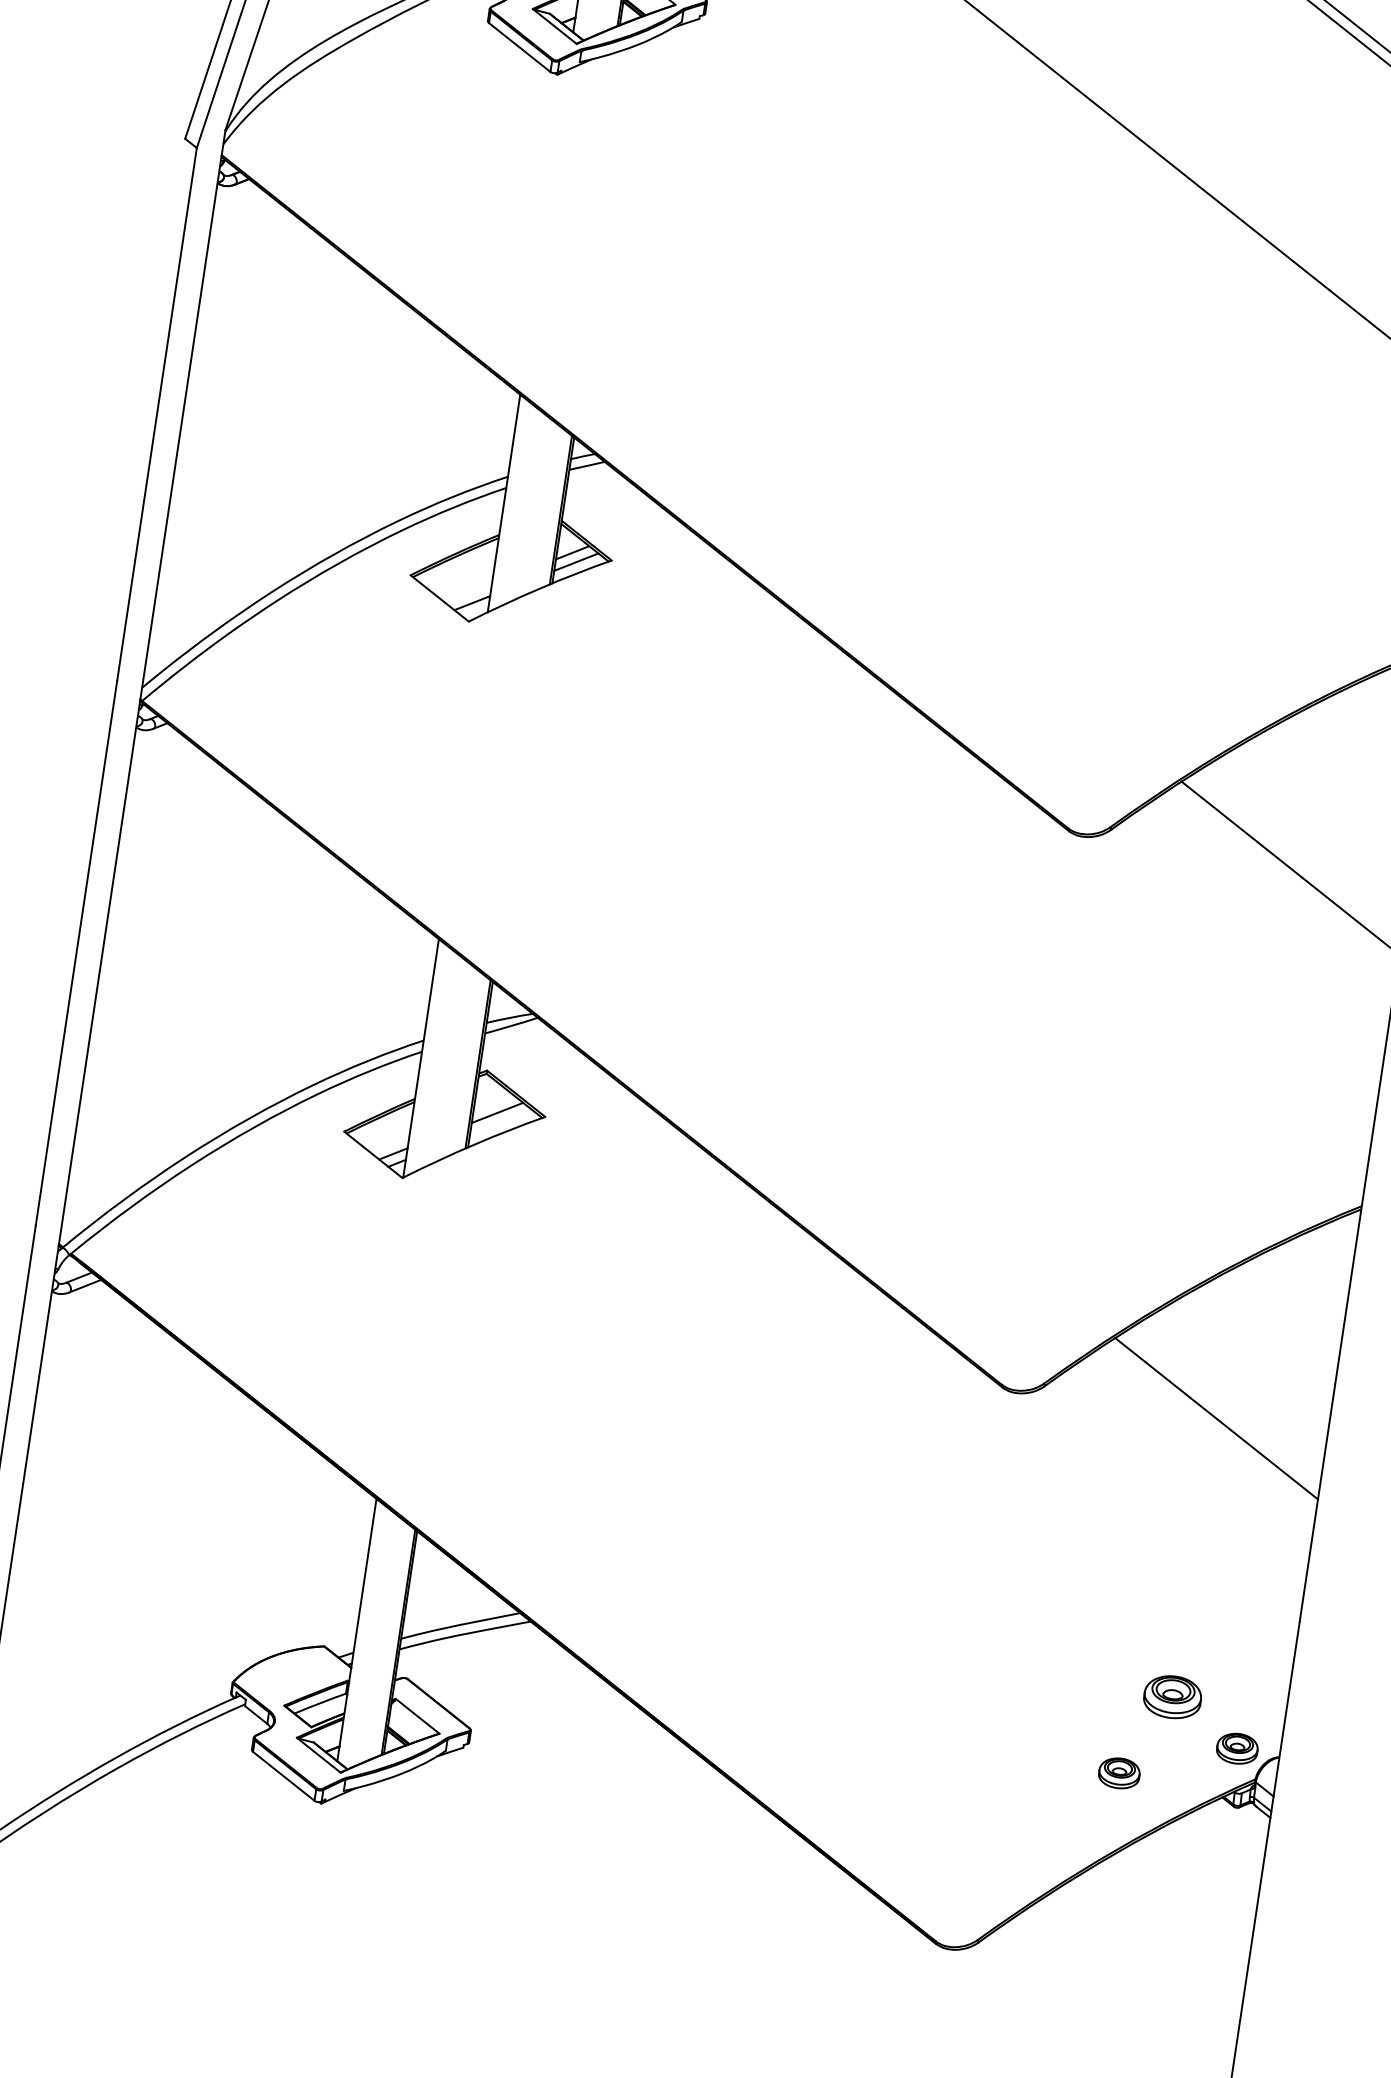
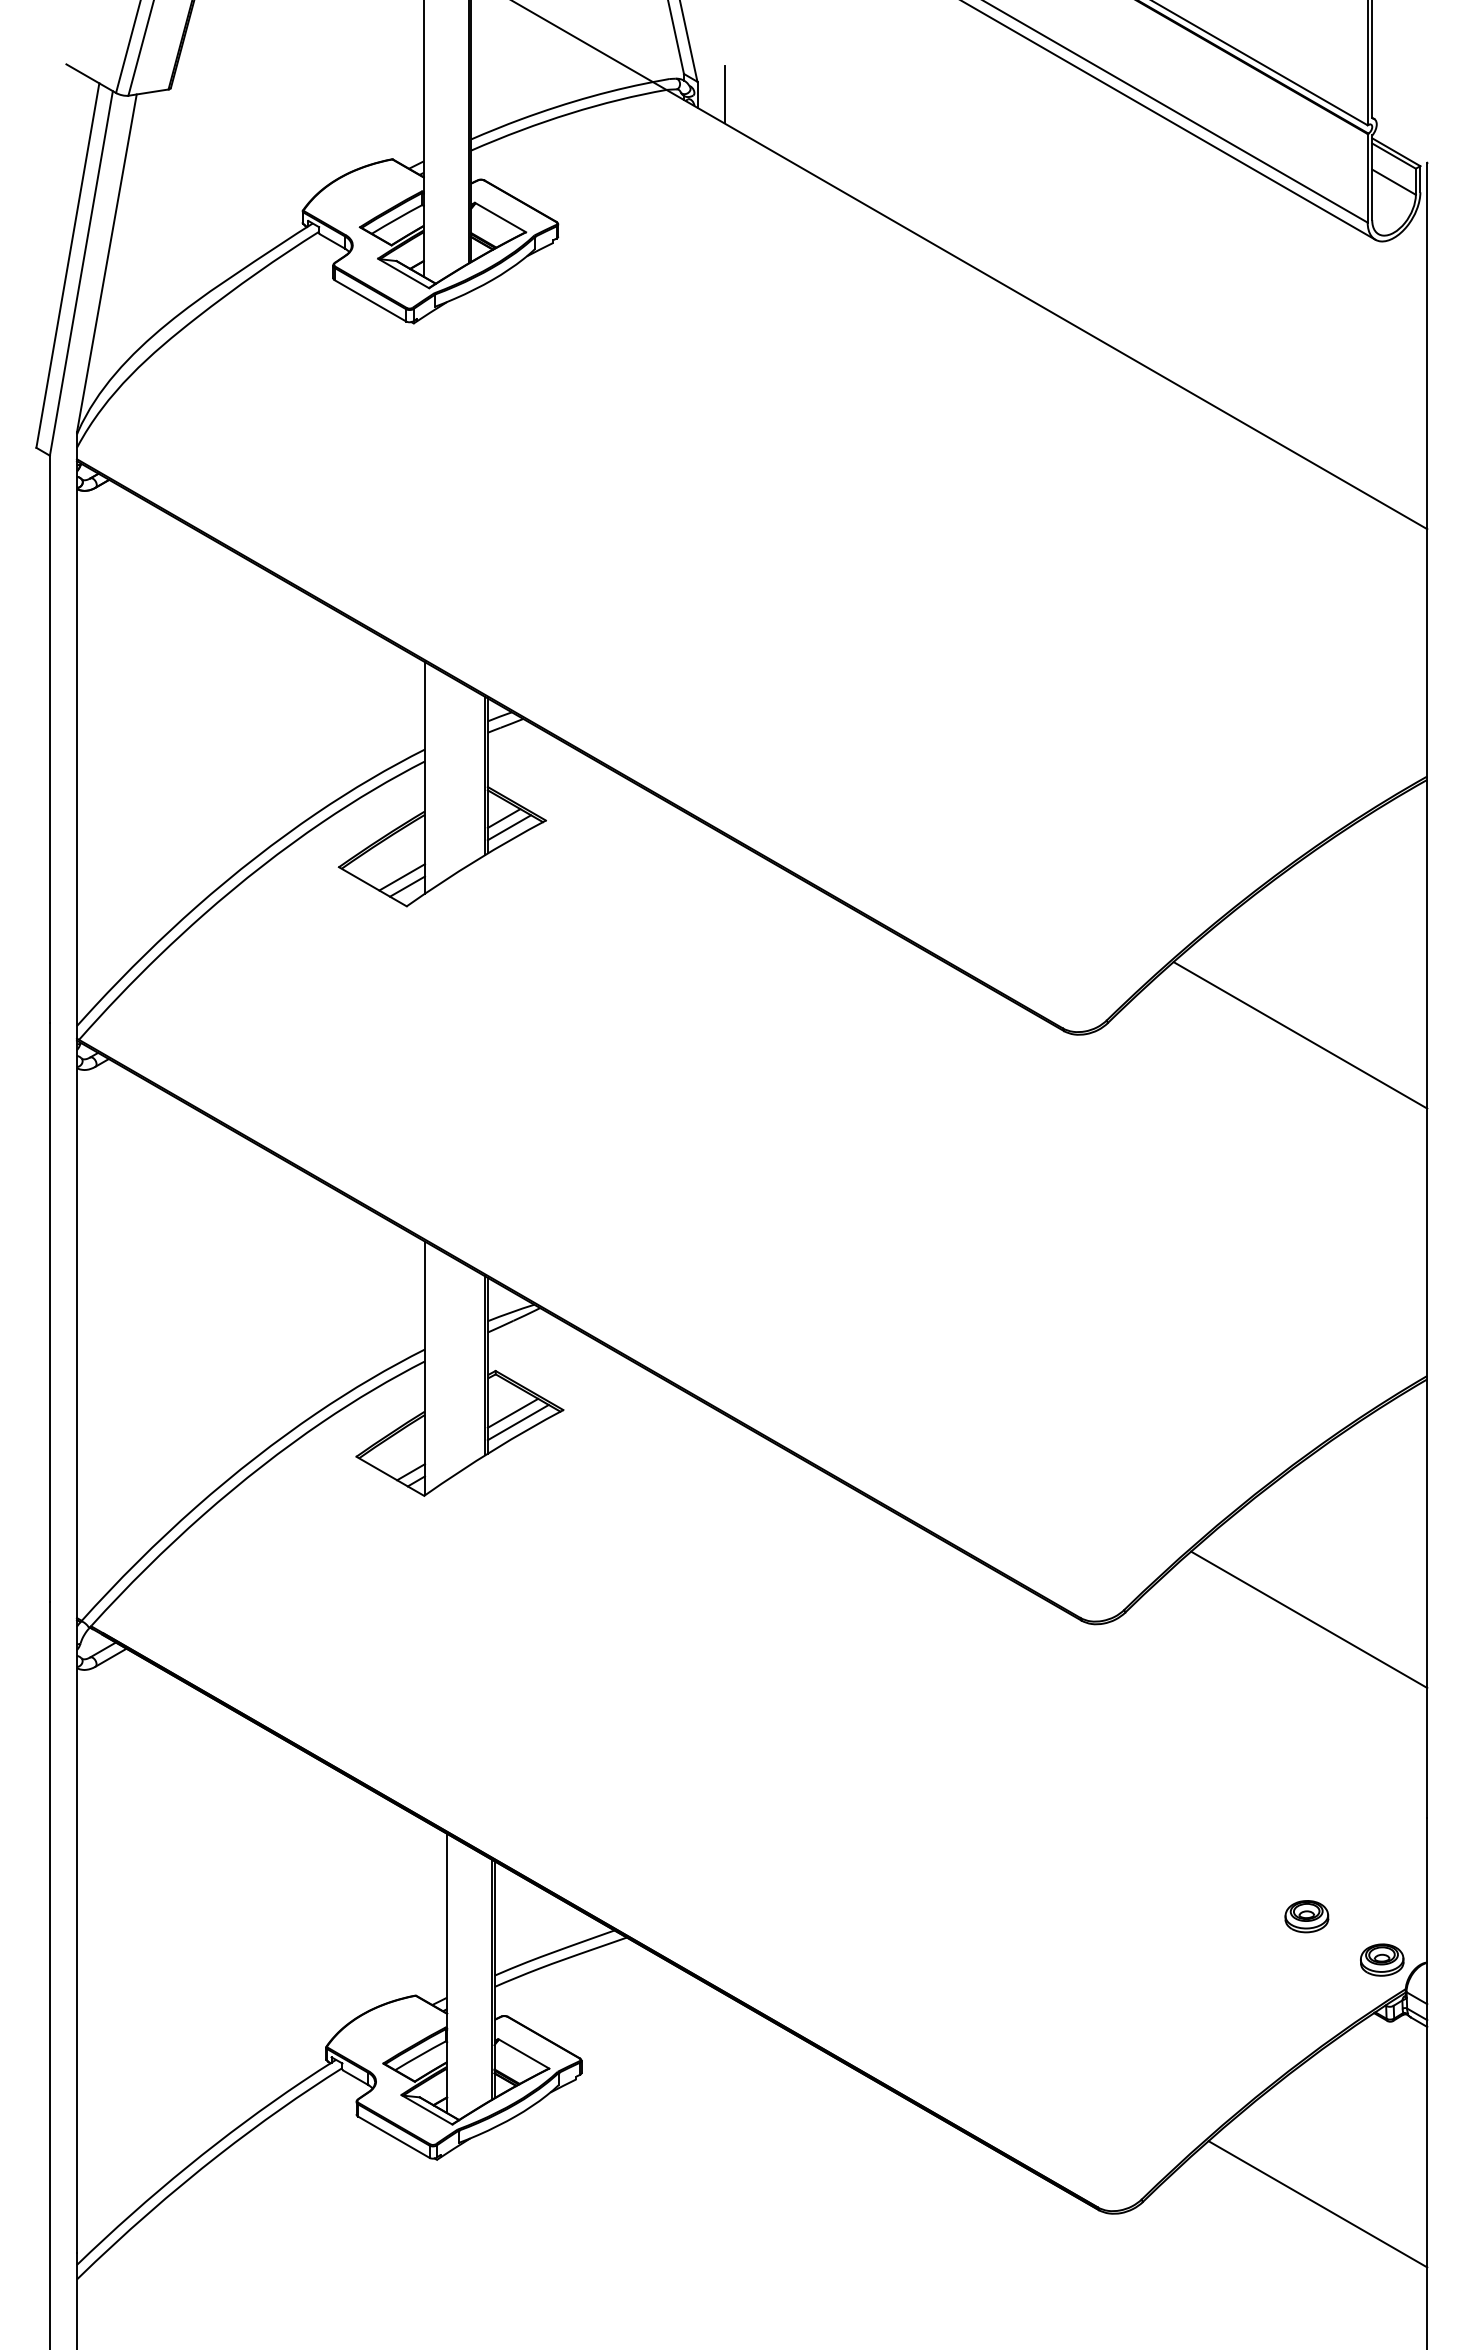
line: (467, 593) -> (401, 877), added
line: (500, 1122) -> (517, 1422), added
part: (1172, 1697) -> (1306, 1916), size x0.71
part: (1119, 1772) -> (1263, 2003), removed
line: (1142, 1969) -> (1317, 2204), added

